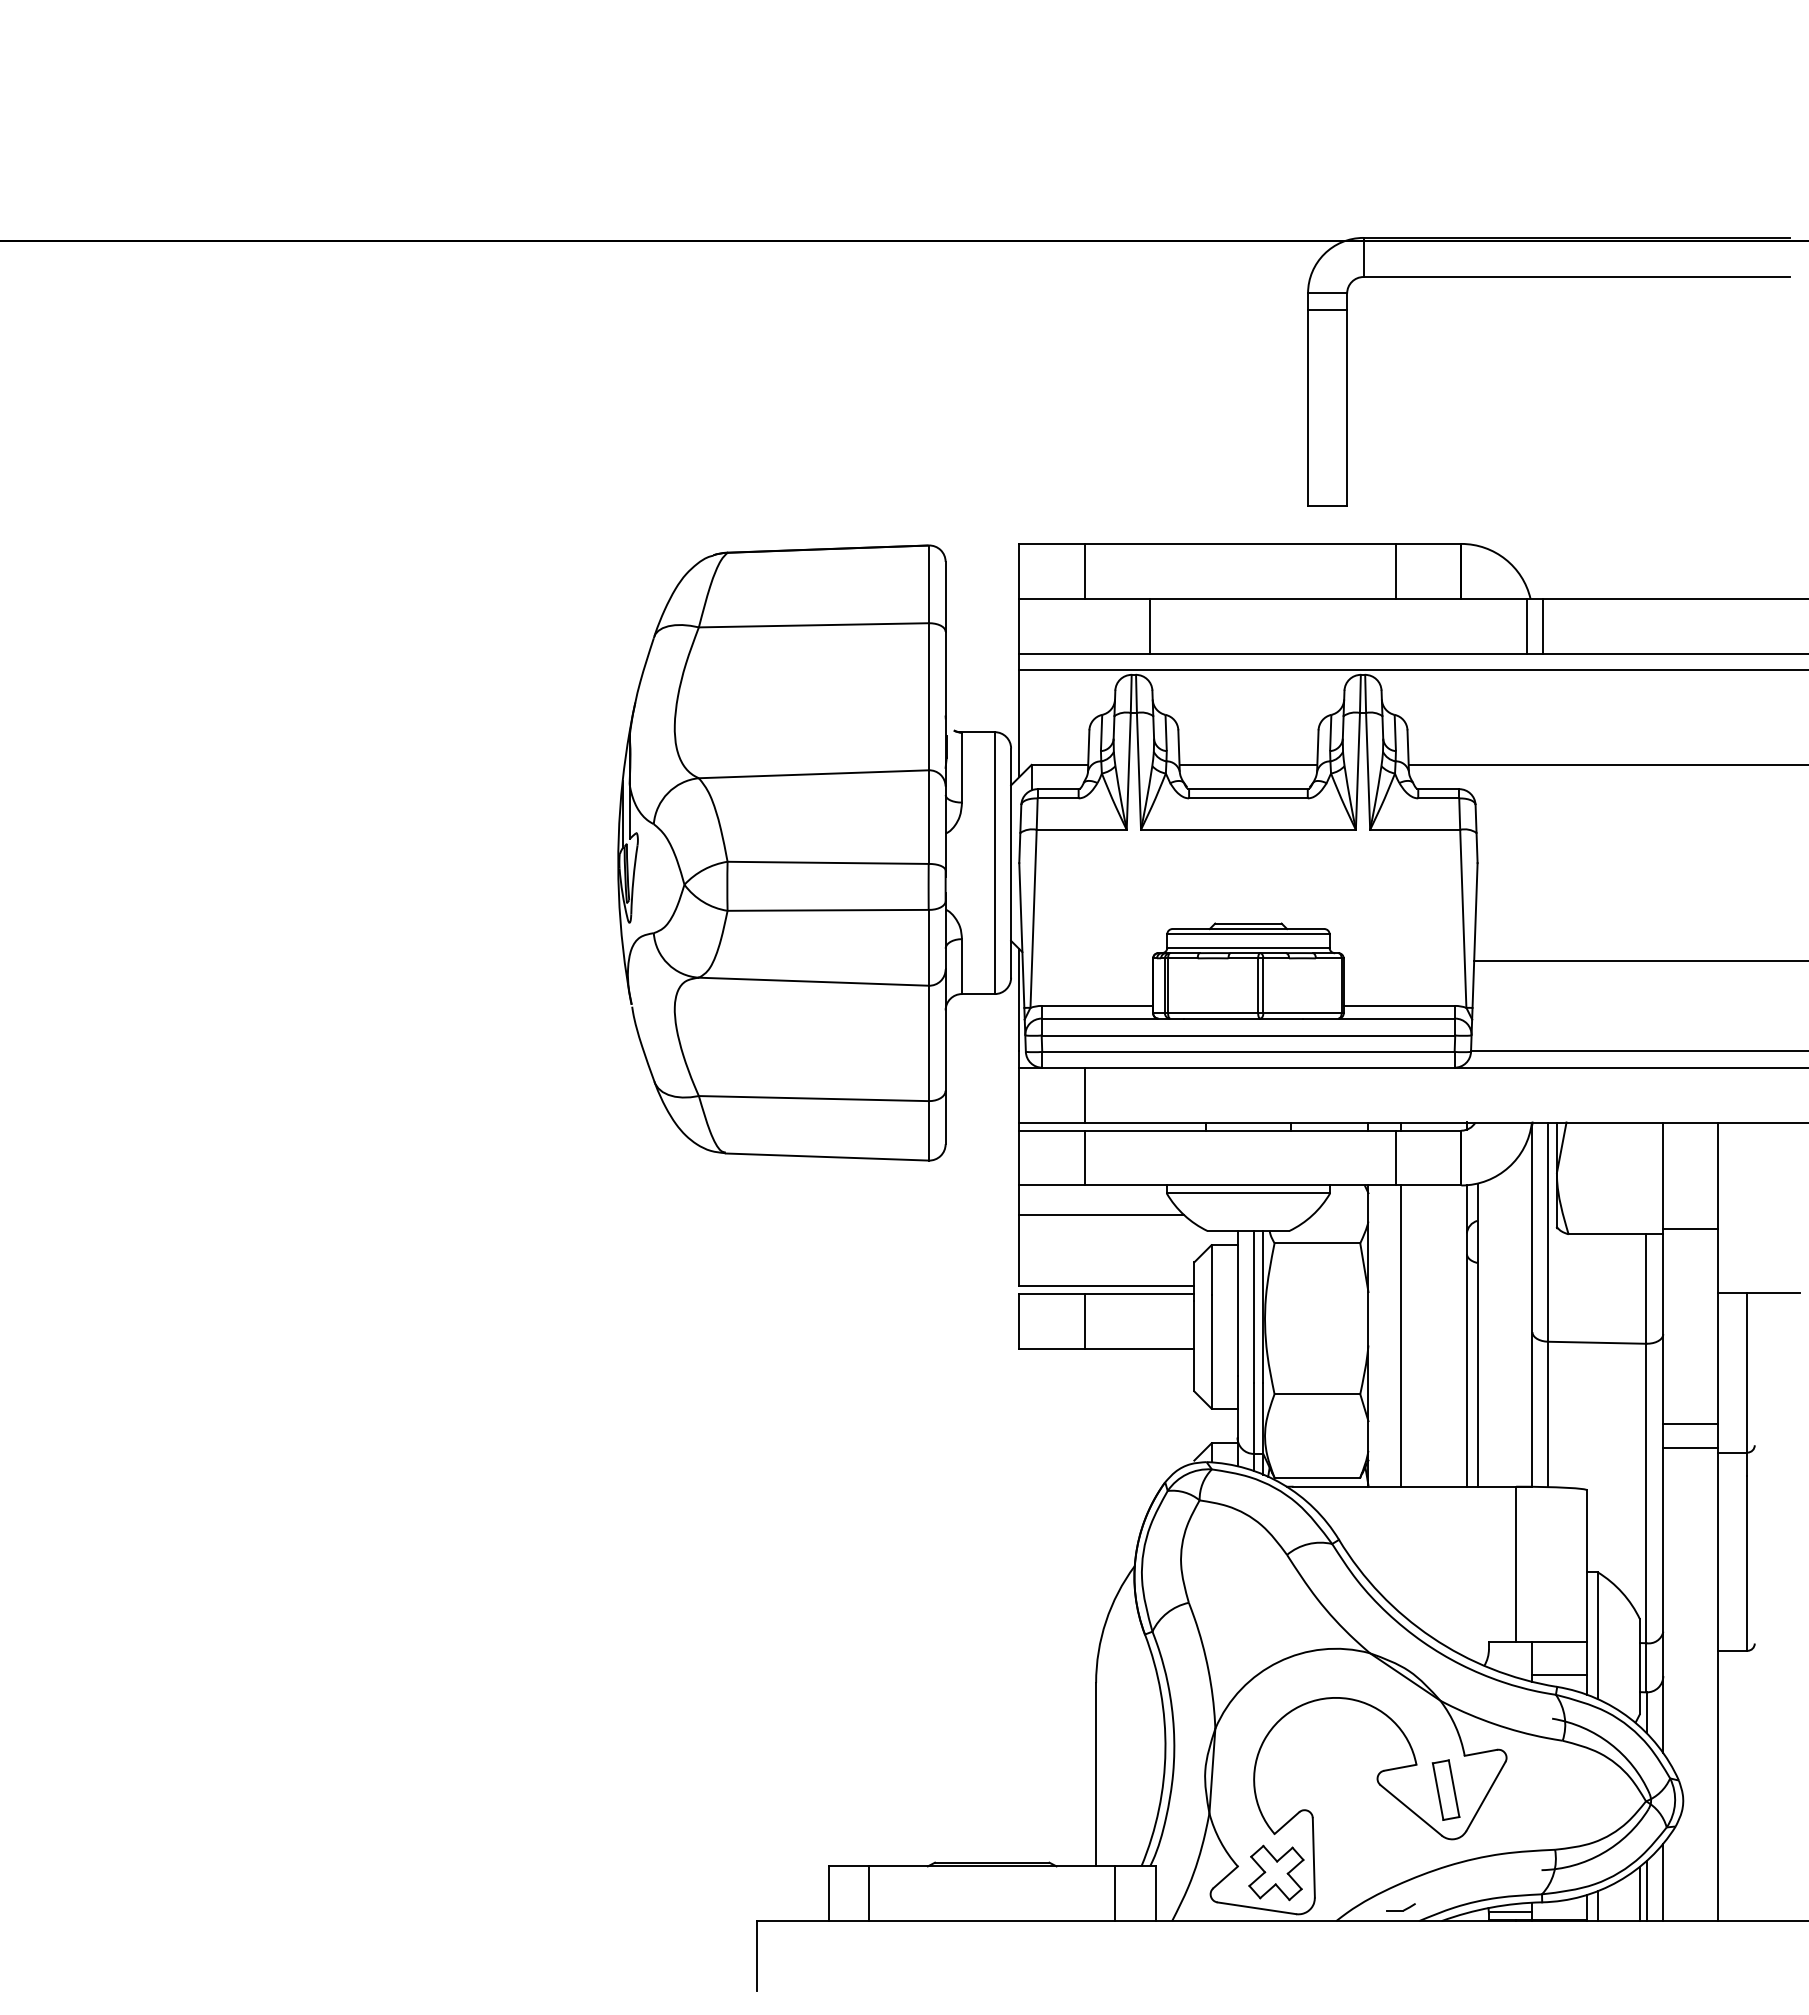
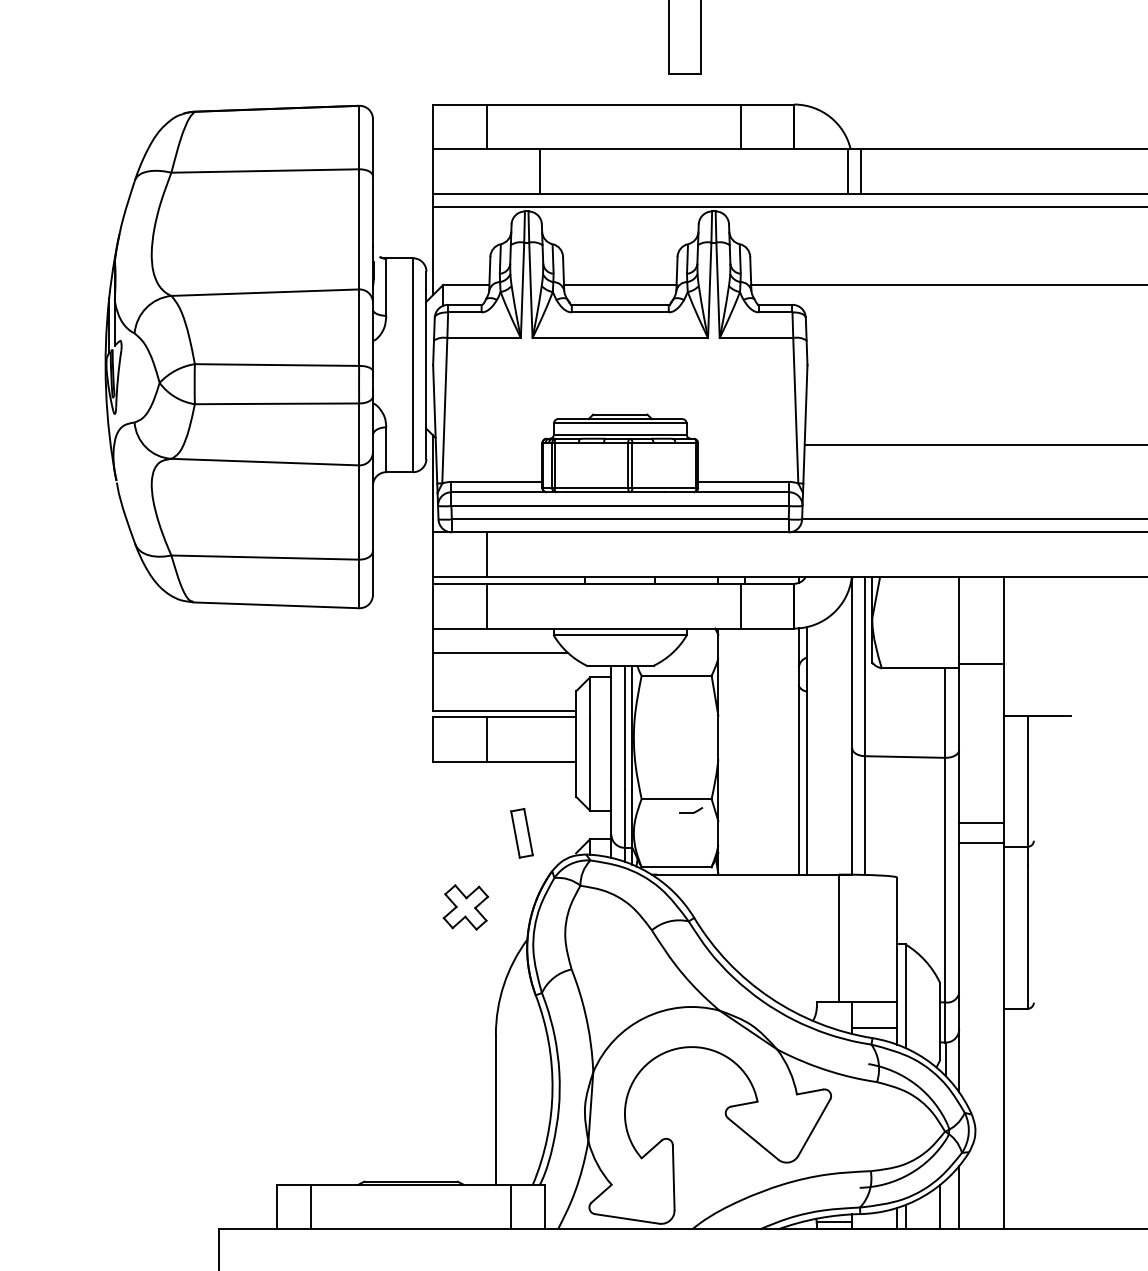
line: (1401, 1335) -> (745, 751), removed
part: (1445, 1789) -> (521, 832), moved
part: (1276, 1872) -> (465, 907), moved
line: (1646, 1890) -> (945, 1204), removed
part: (1400, 1907) -> (690, 810), moved

